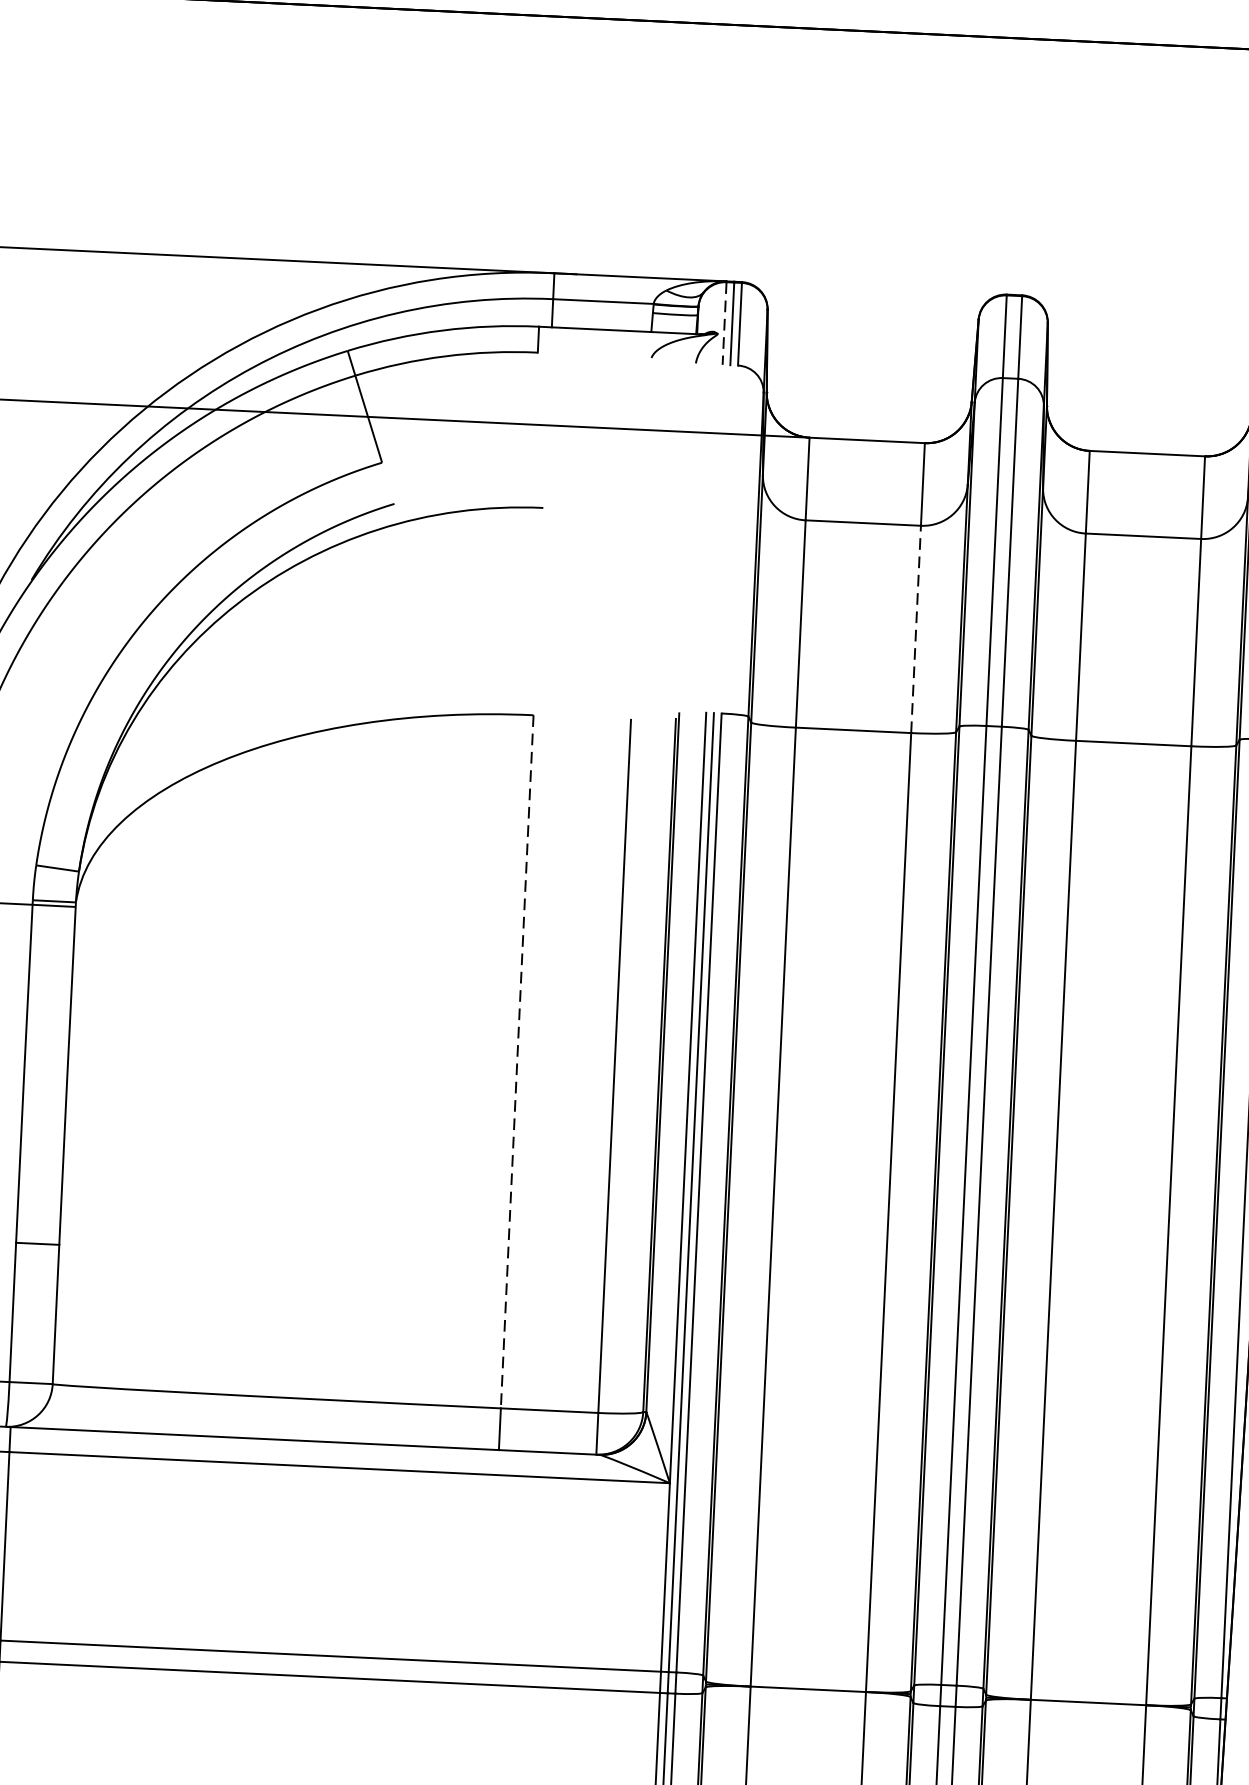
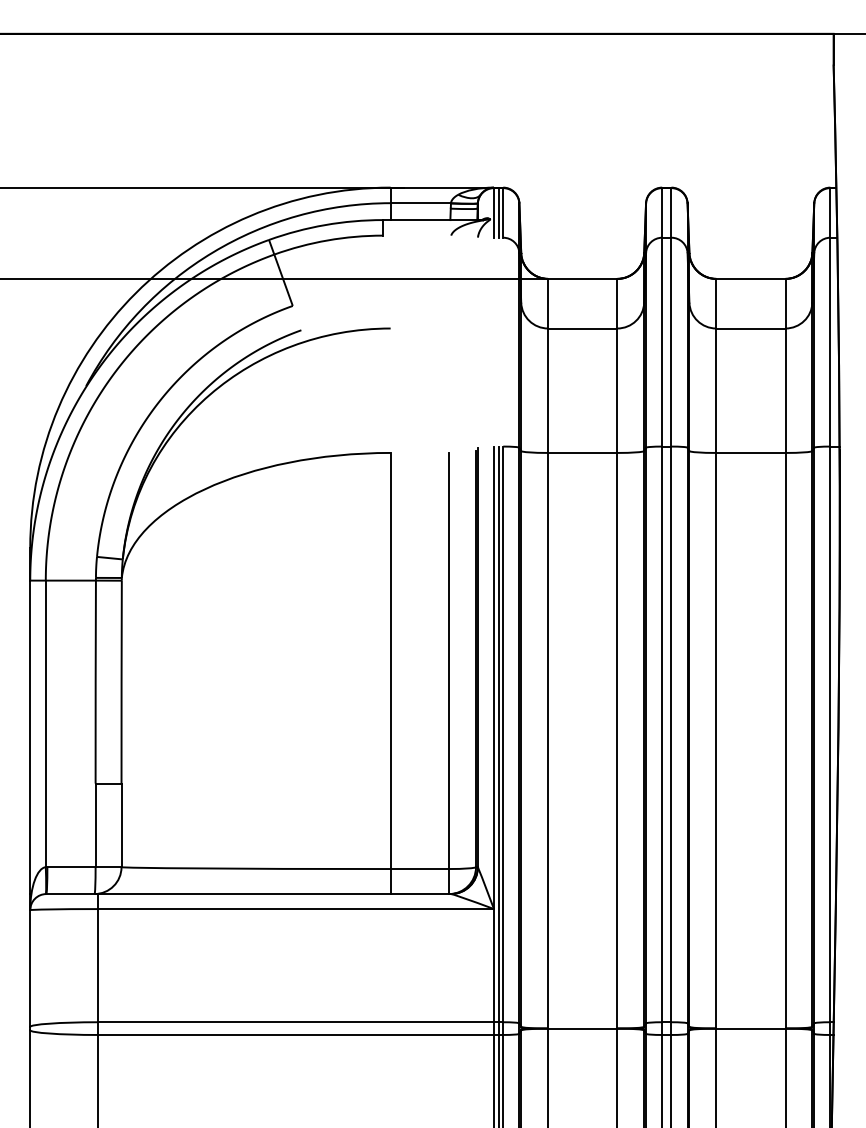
line: (725, 322) -> (494, 212), dashed -> solid
line: (916, 629) -> (617, 390), dashed -> solid
line: (516, 1062) -> (390, 661), dashed -> solid

